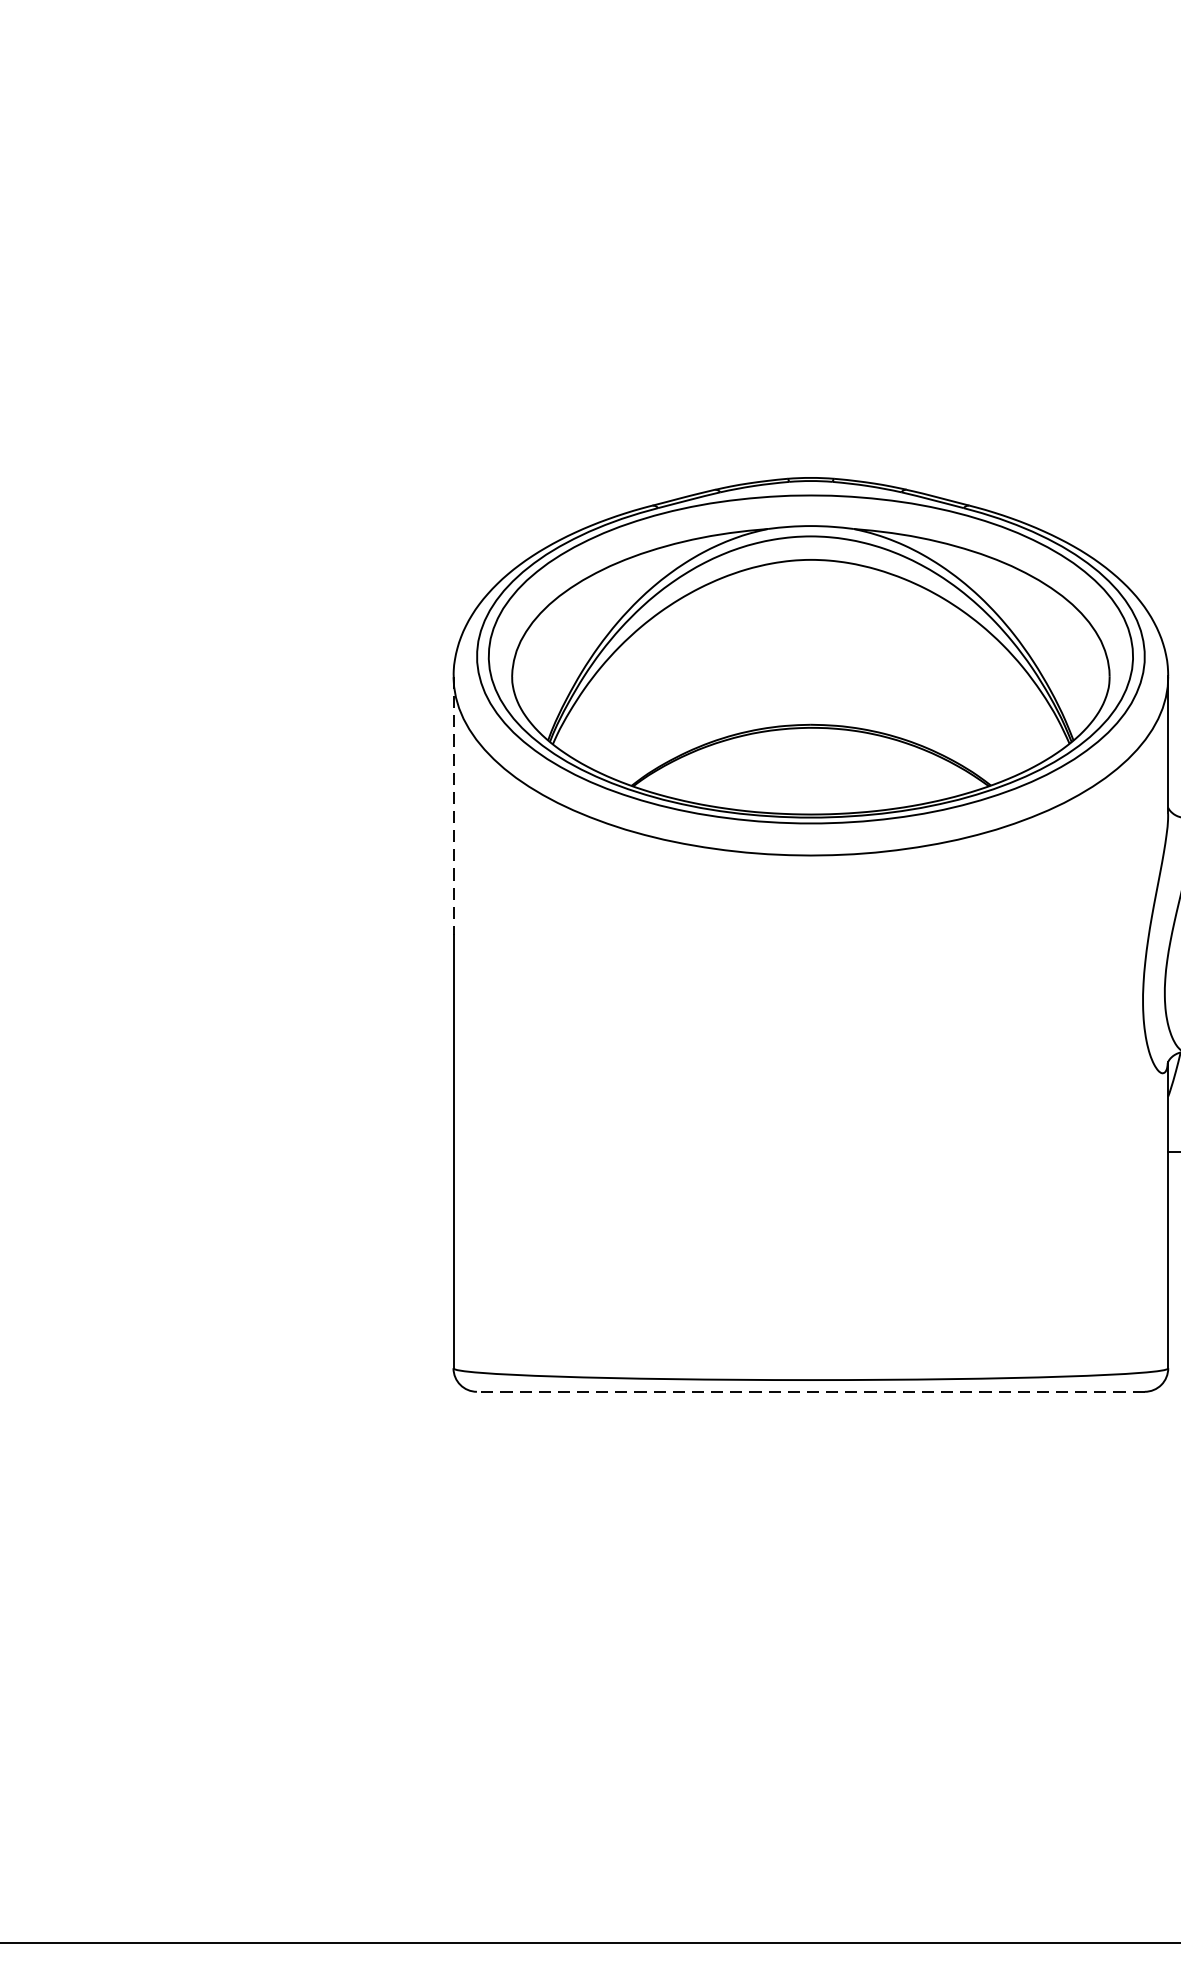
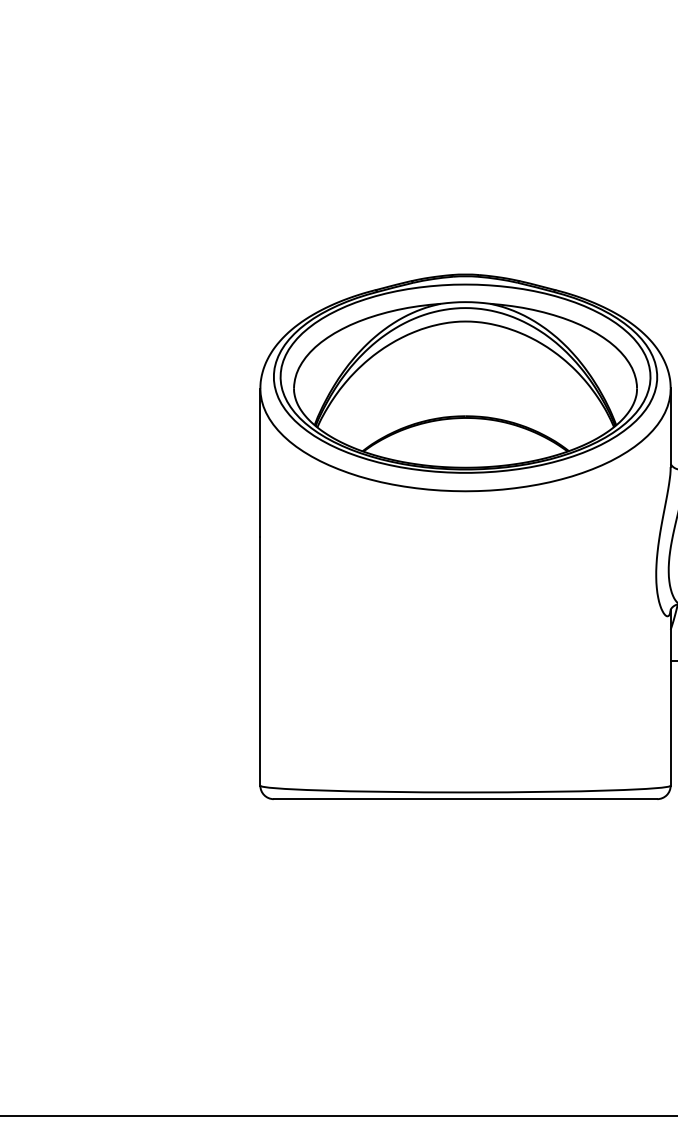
line: (453, 807) -> (260, 463), dashed -> solid
line: (810, 1392) -> (465, 799), dashed -> solid

